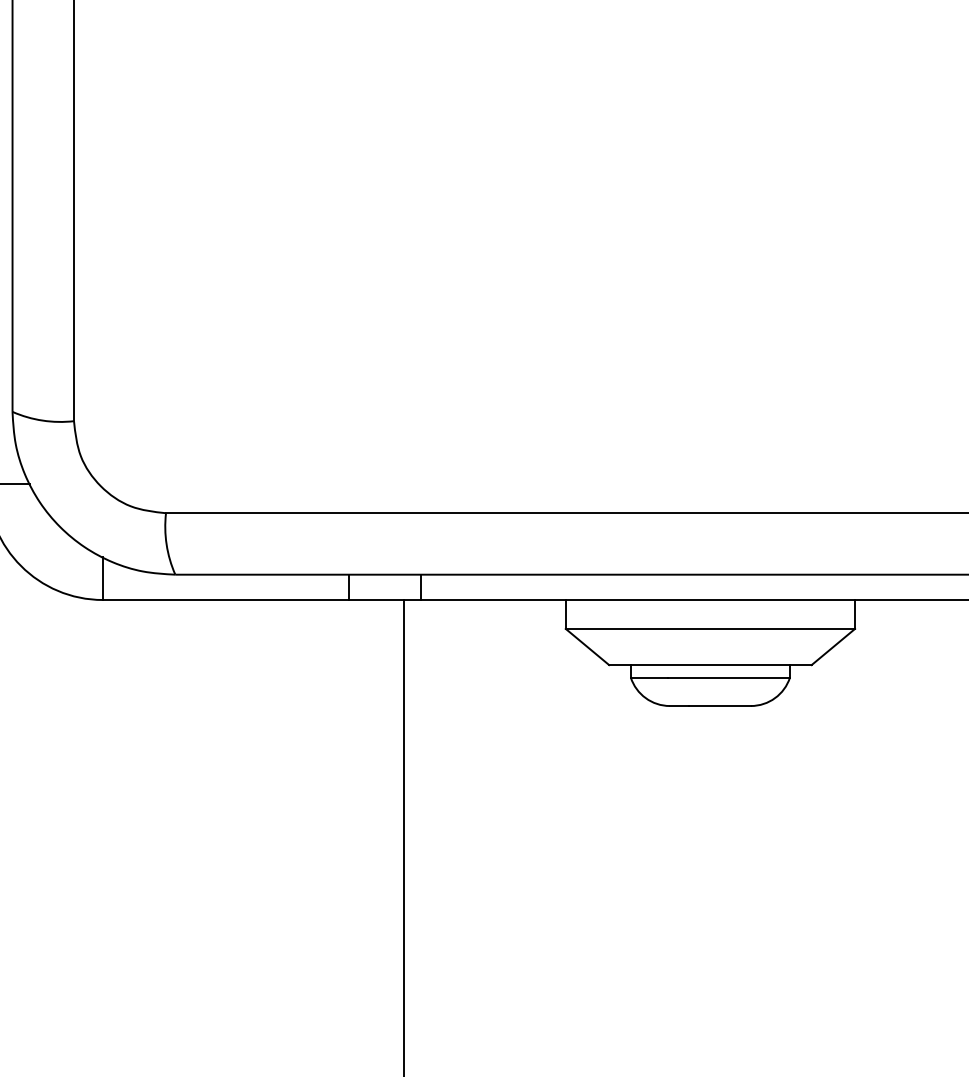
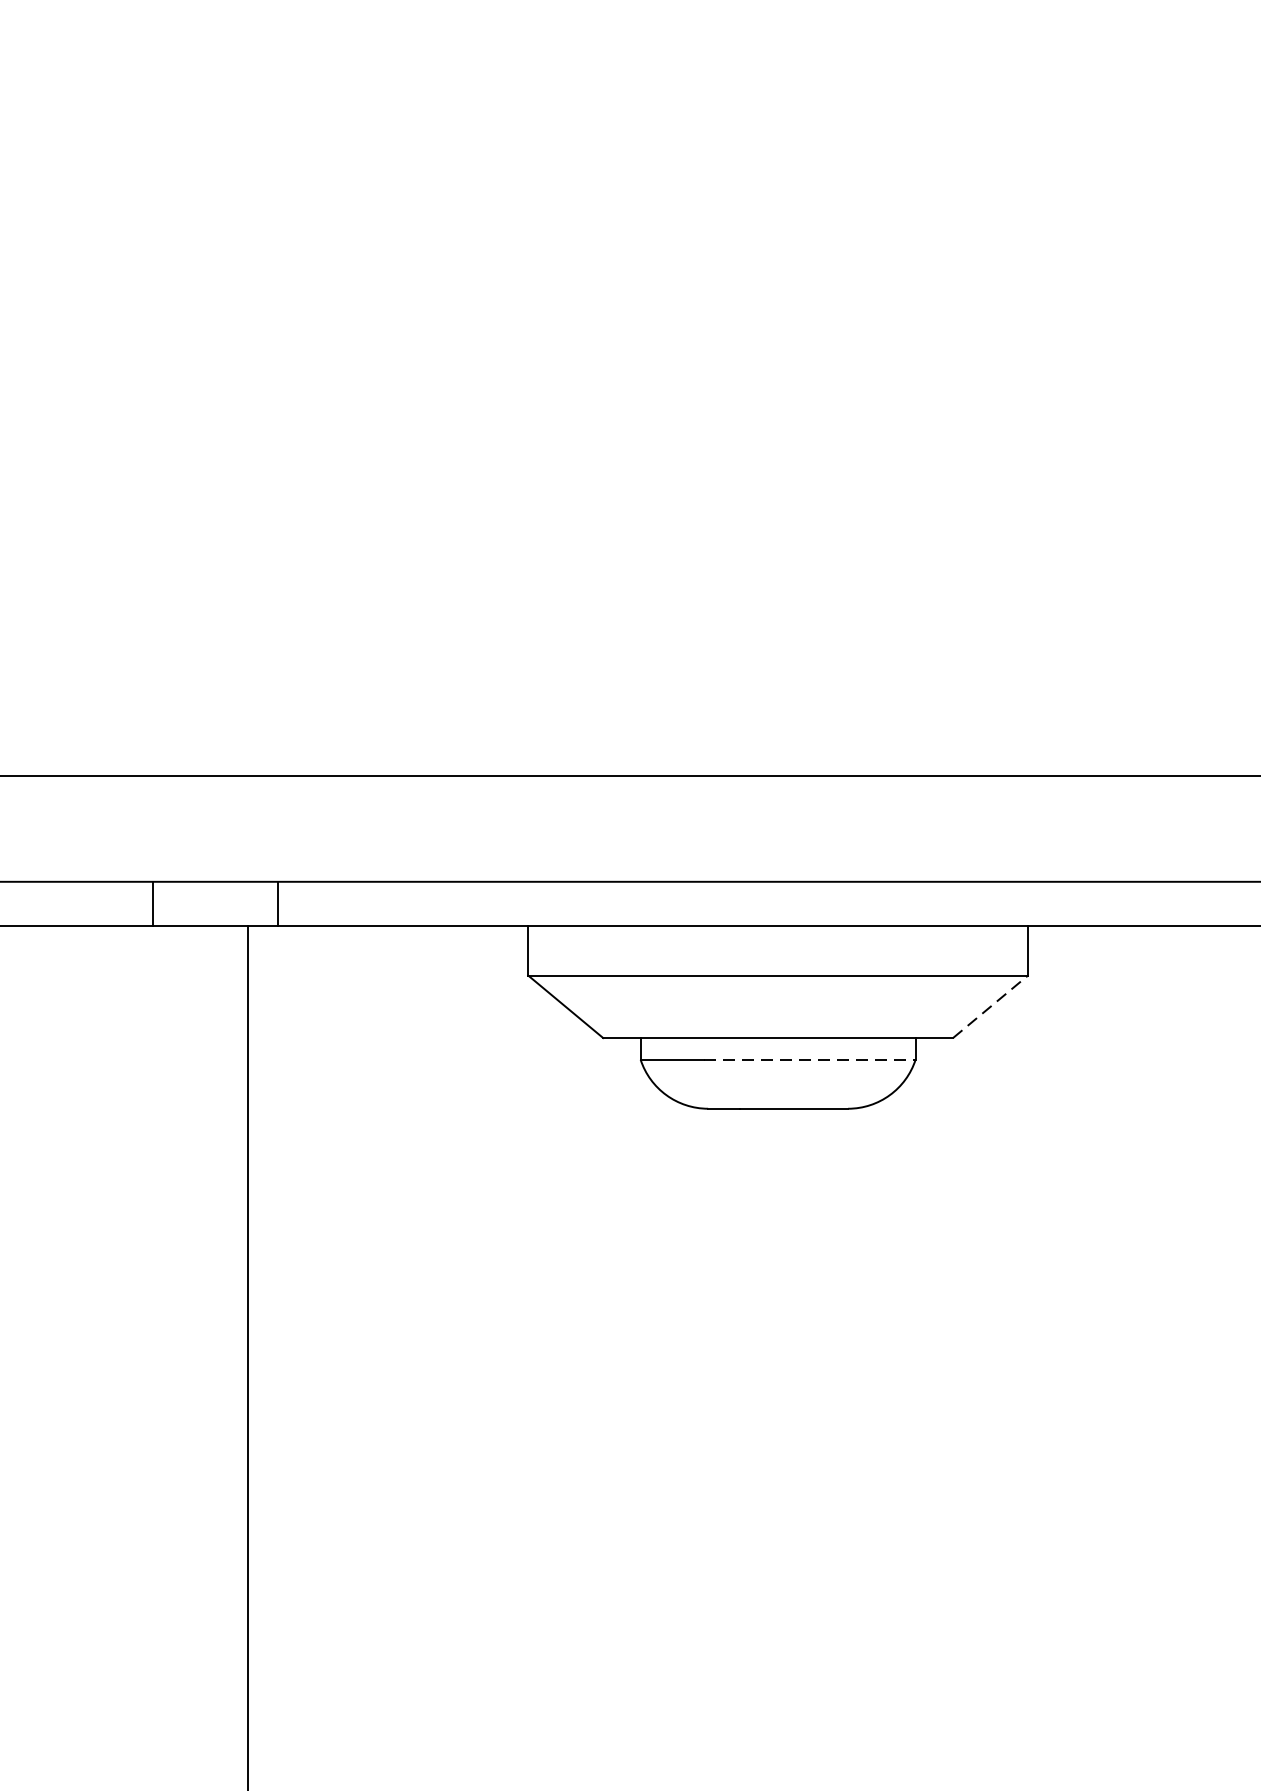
line: (833, 646) -> (990, 1005), solid -> dashed
line: (729, 677) -> (811, 1059), solid -> dashed

